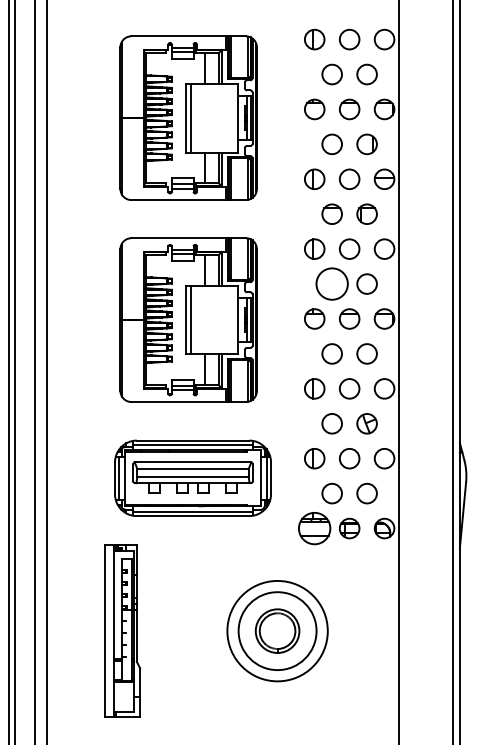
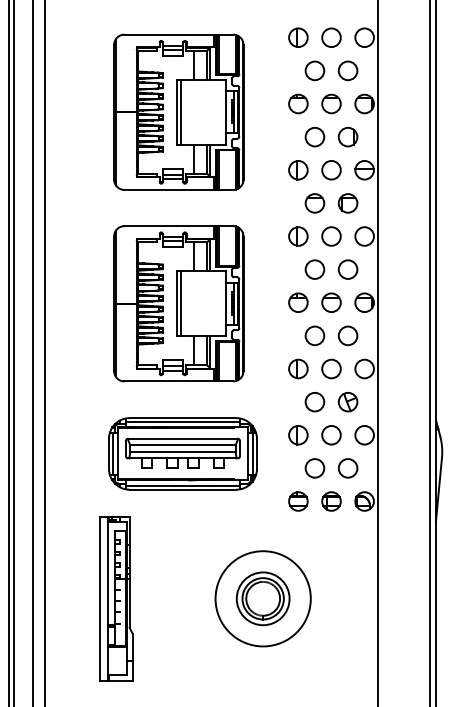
circle: (331, 283) -> (314, 269), size x0.62
part: (314, 528) -> (298, 501), size x0.62
circle: (276, 630) -> (262, 598), size x0.71

